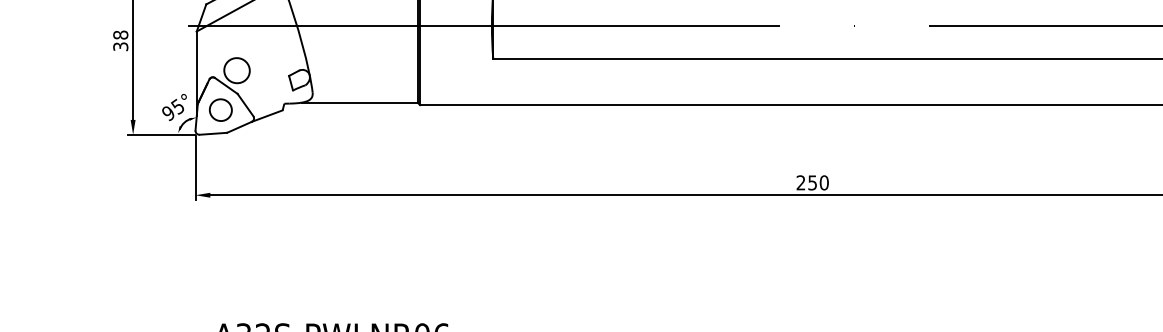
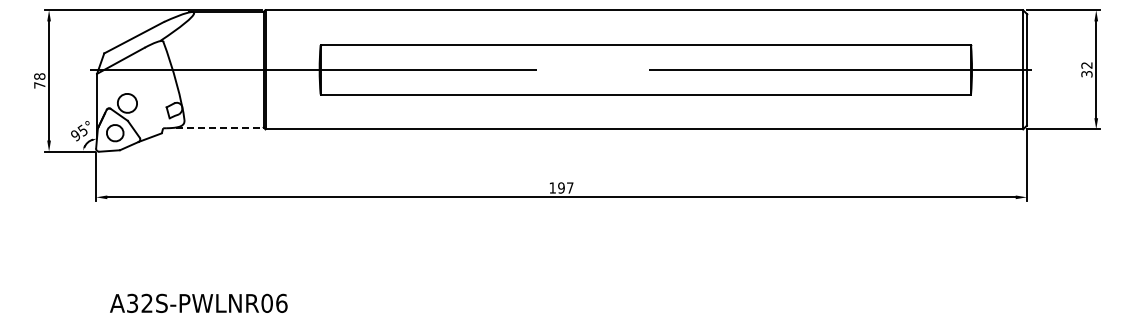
text: (120, 46) -> (39, 85), 38 -> 78
line: (359, 102) -> (219, 127), solid -> dashed
text: (812, 182) -> (561, 187), 250 -> 197

